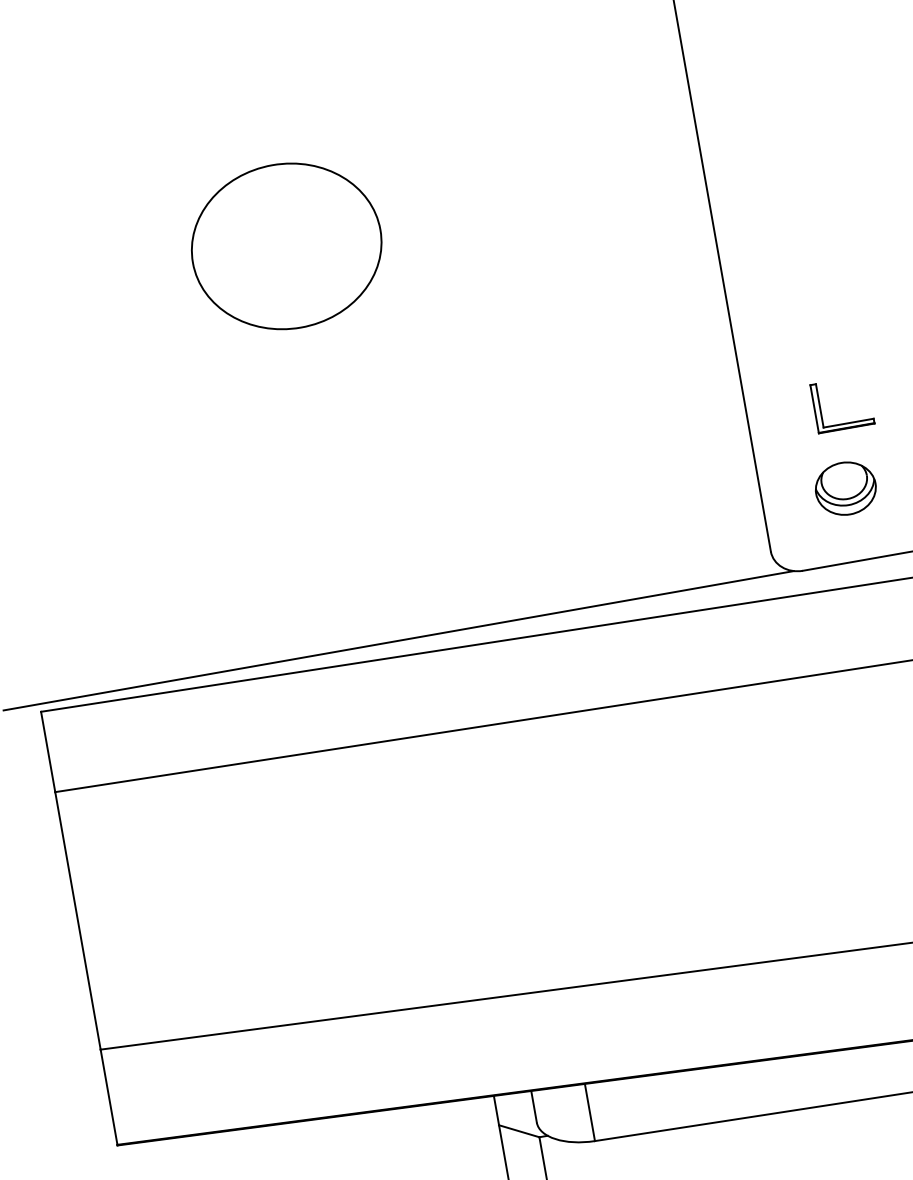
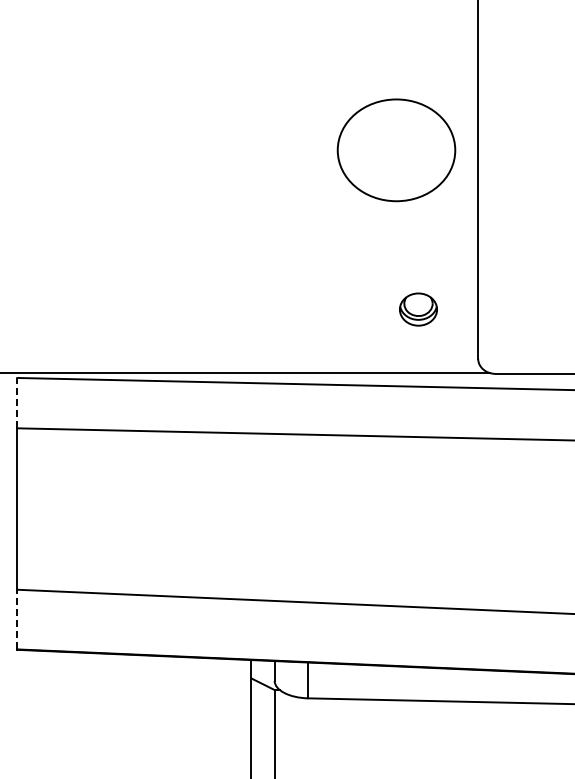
part: (286, 246) -> (396, 150), moved
part: (845, 422) -> (537, 288), removed
part: (845, 488) -> (418, 309), moved
line: (48, 750) -> (17, 402), solid -> dashed
line: (109, 1097) -> (17, 619), solid -> dashed

